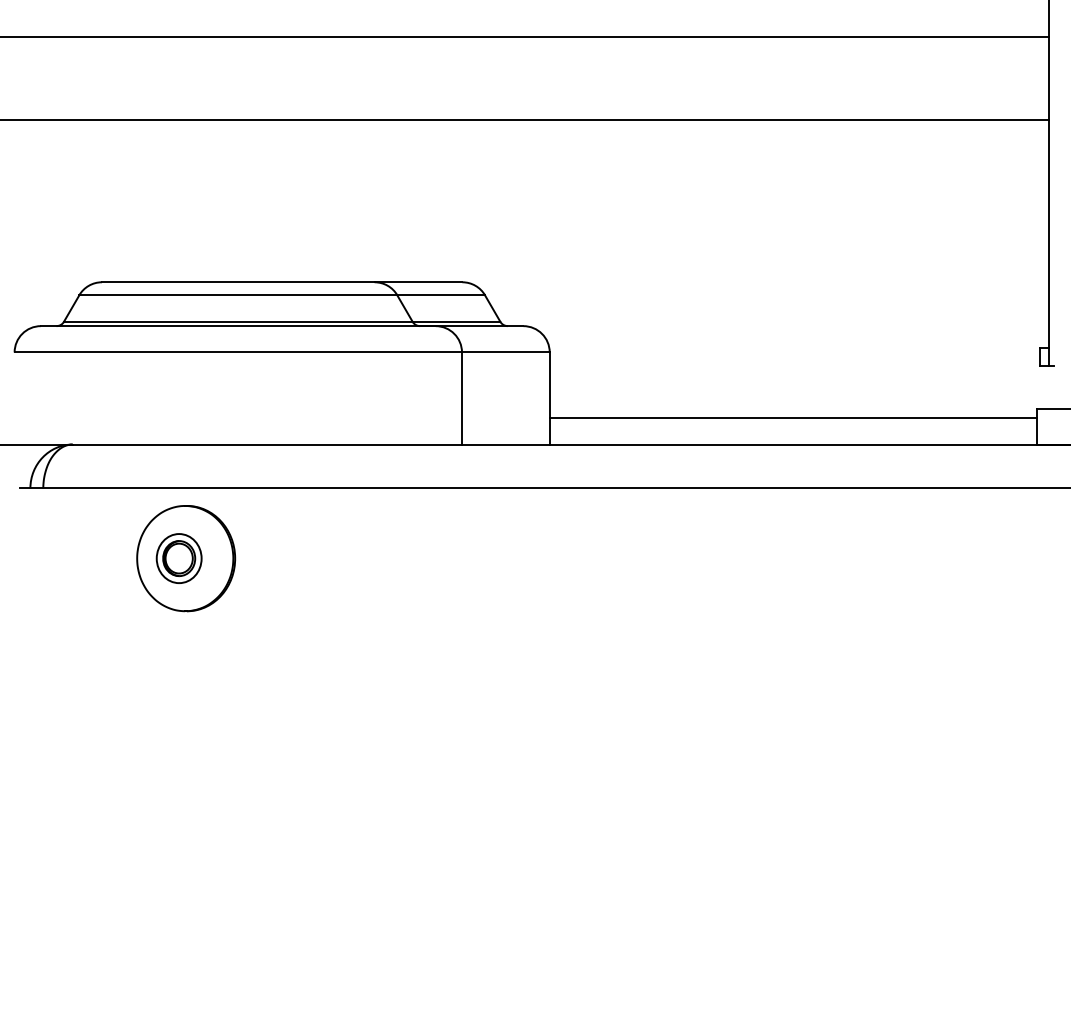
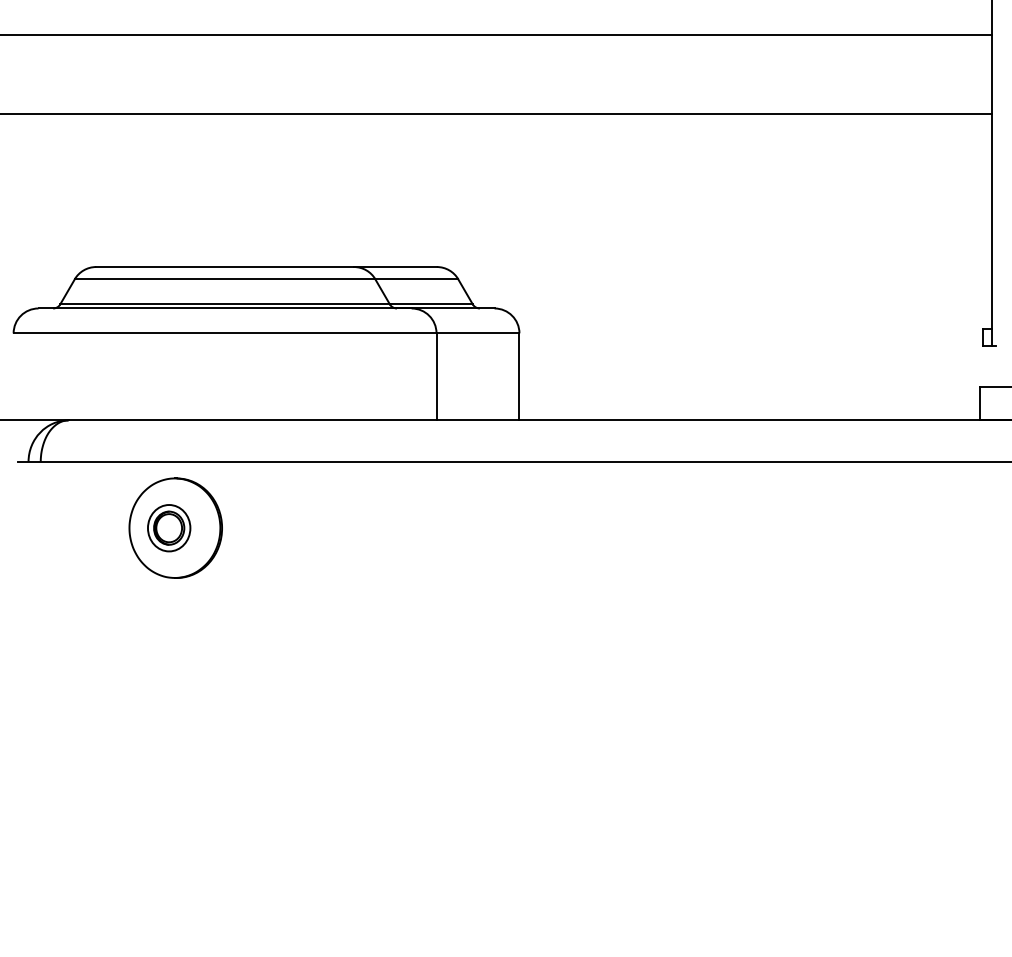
line: (793, 418) -> (749, 395), removed

